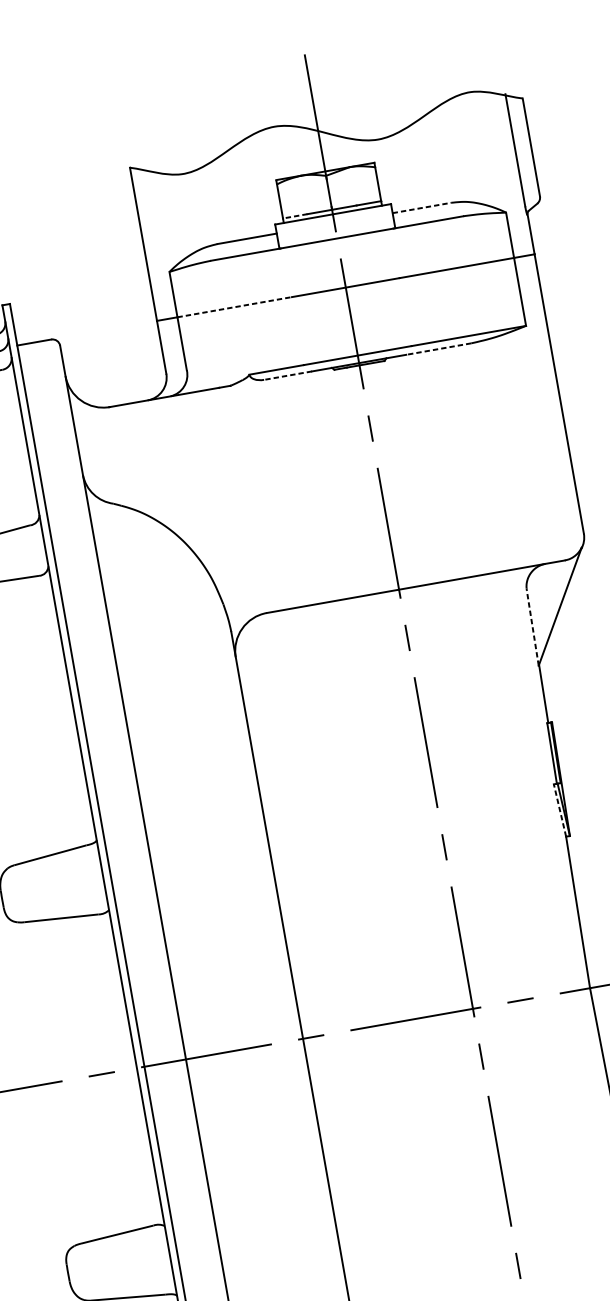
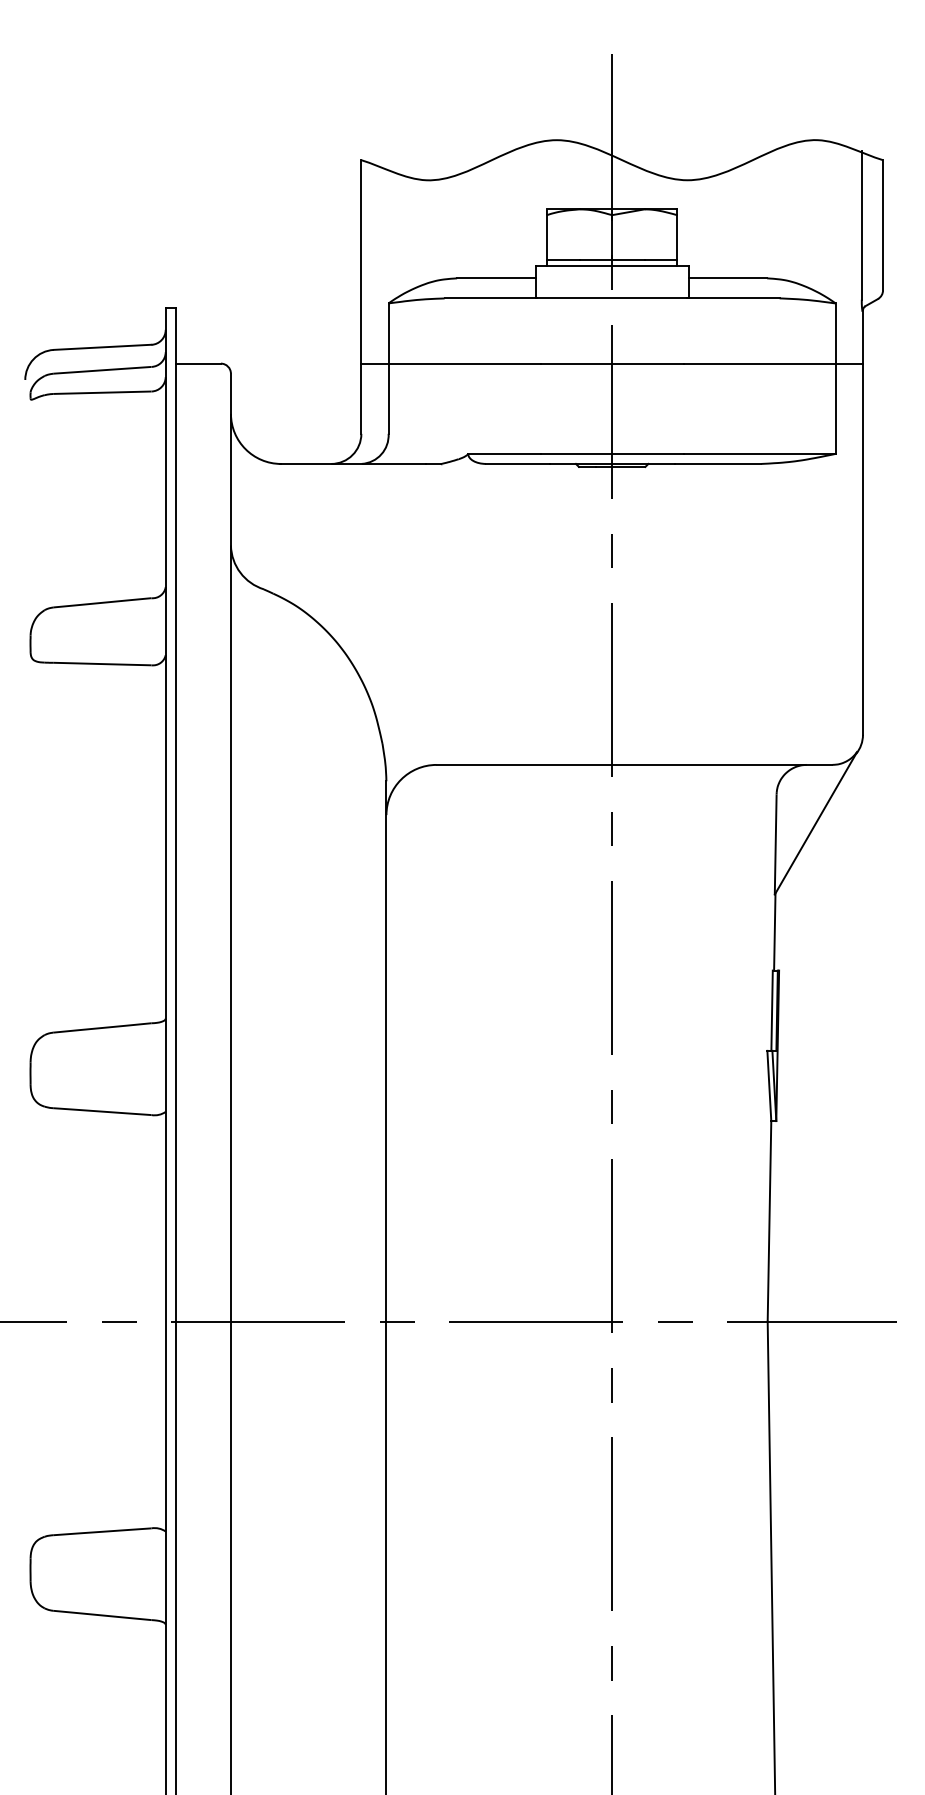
line: (422, 208) -> (728, 278), dashed -> solid
line: (294, 216) -> (562, 260), dashed -> solid
line: (235, 306) -> (465, 363), dashed -> solid
line: (438, 348) -> (717, 463), dashed -> solid
line: (287, 375) -> (517, 463), dashed -> solid
line: (532, 628) -> (775, 845), dashed -> solid
line: (560, 810) -> (769, 1085), dashed -> solid

